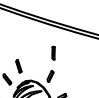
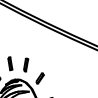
part: (53, 52) -> (26, 64), moved

